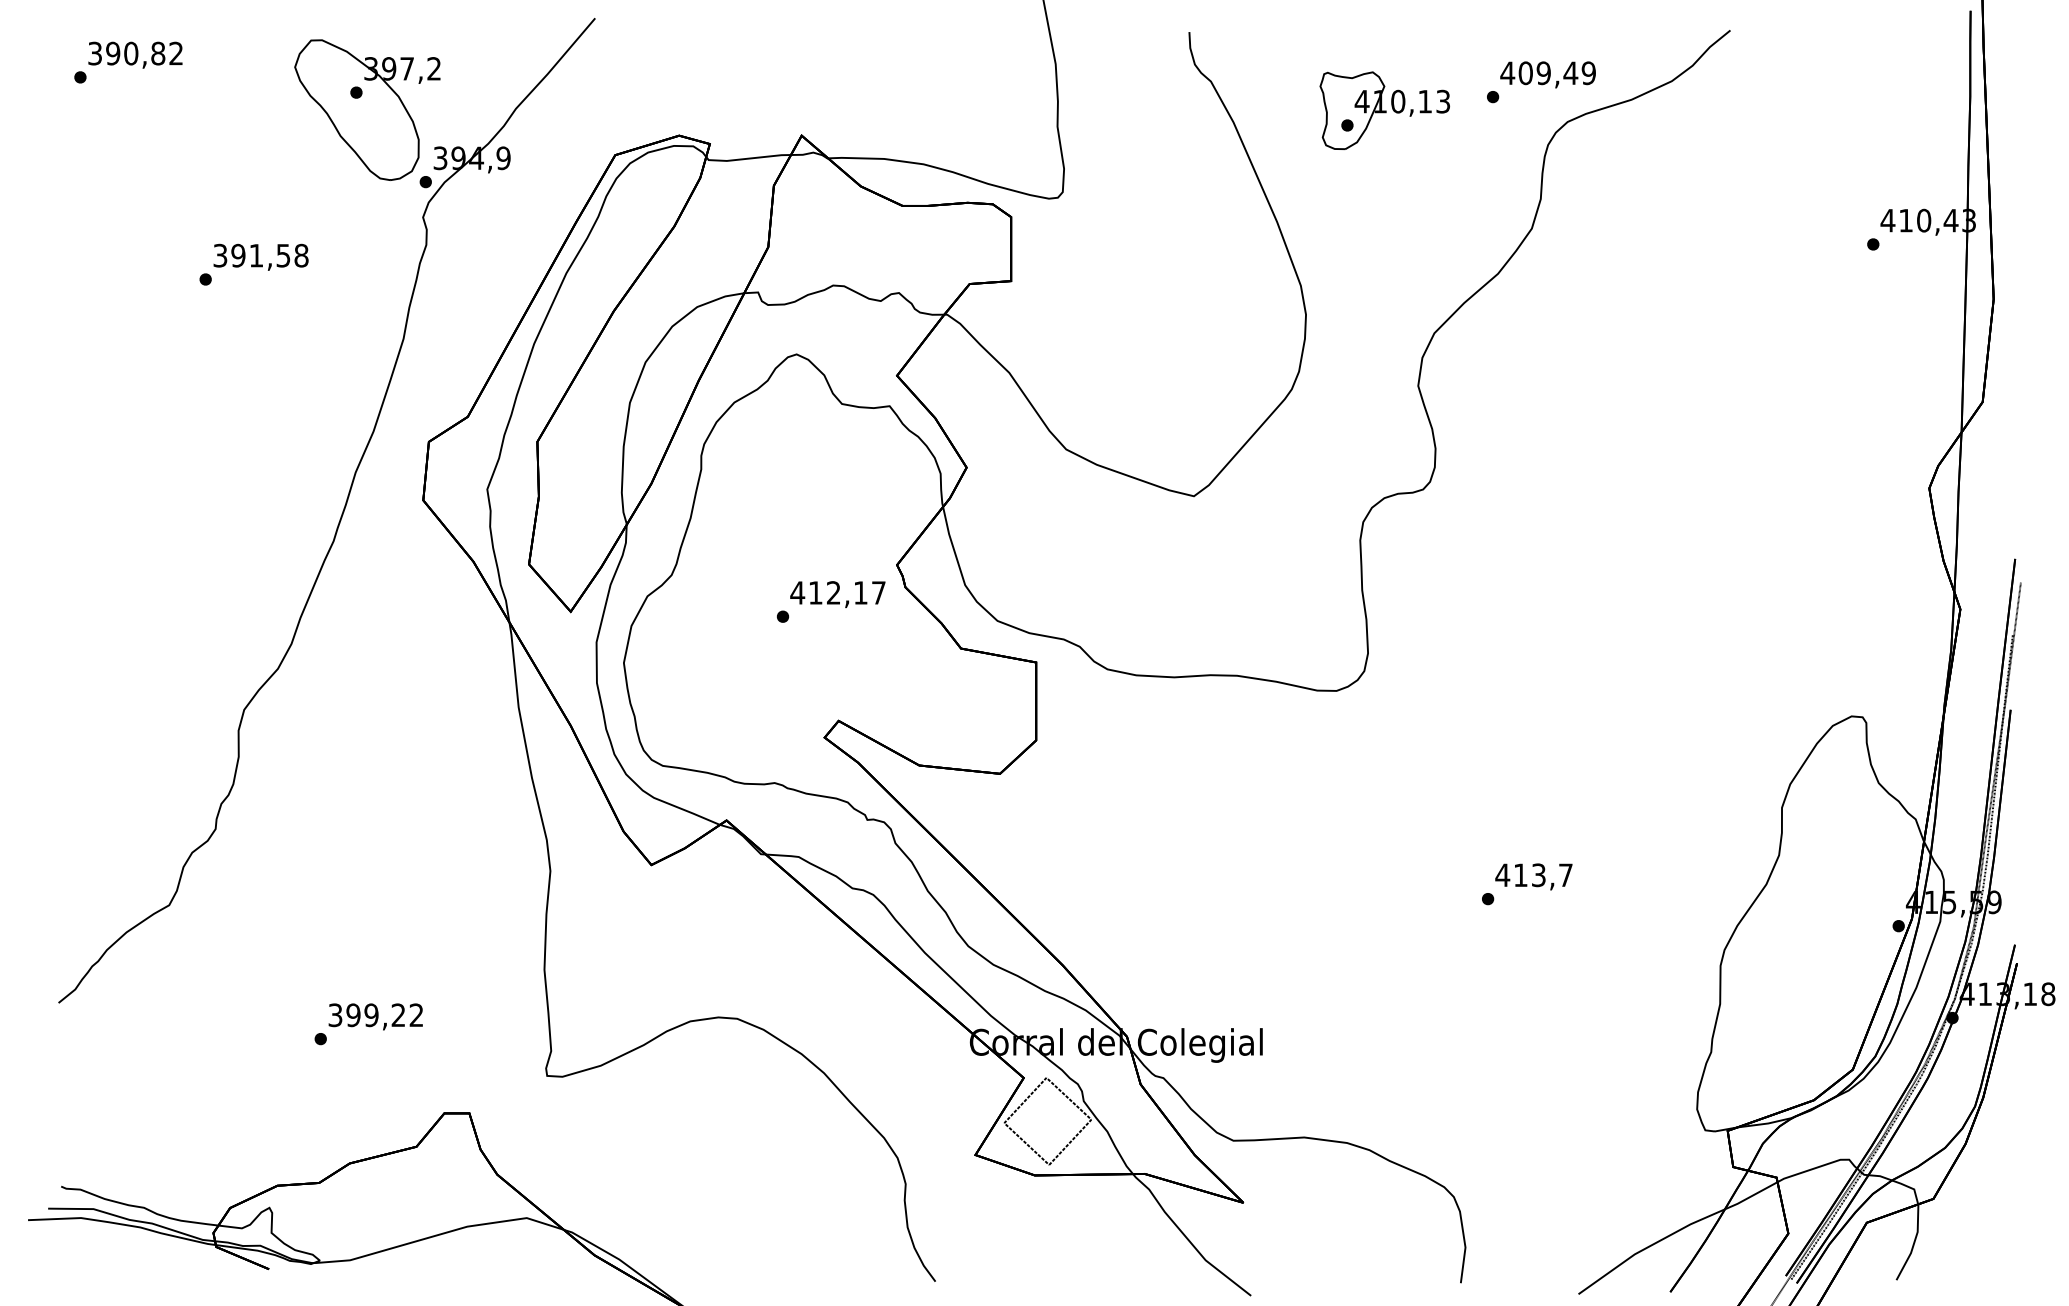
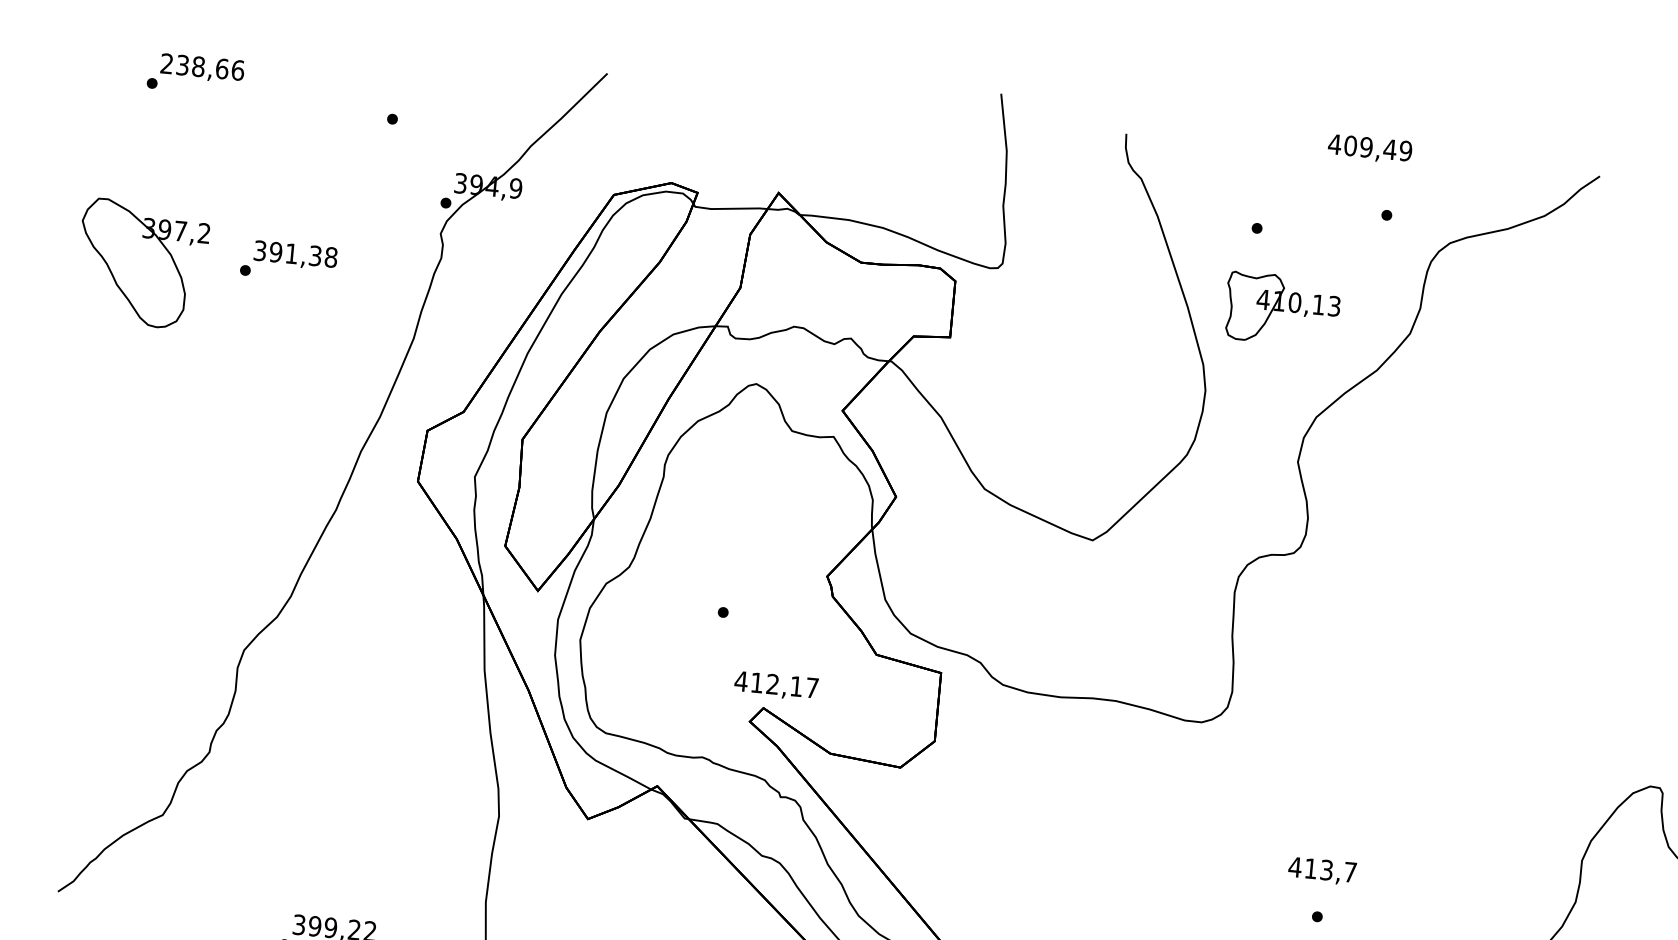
text: (135, 53) -> (202, 67), 390,82 -> 238,66
text: (1547, 74) -> (1369, 148), moved
part: (367, 109) -> (142, 263), moved
part: (1384, 110) -> (1282, 309), moved
text: (283, 254) -> (315, 254), 391,58 -> 391,38
text: (837, 594) -> (776, 686), moved
text: (1533, 876) -> (1322, 870), moved

